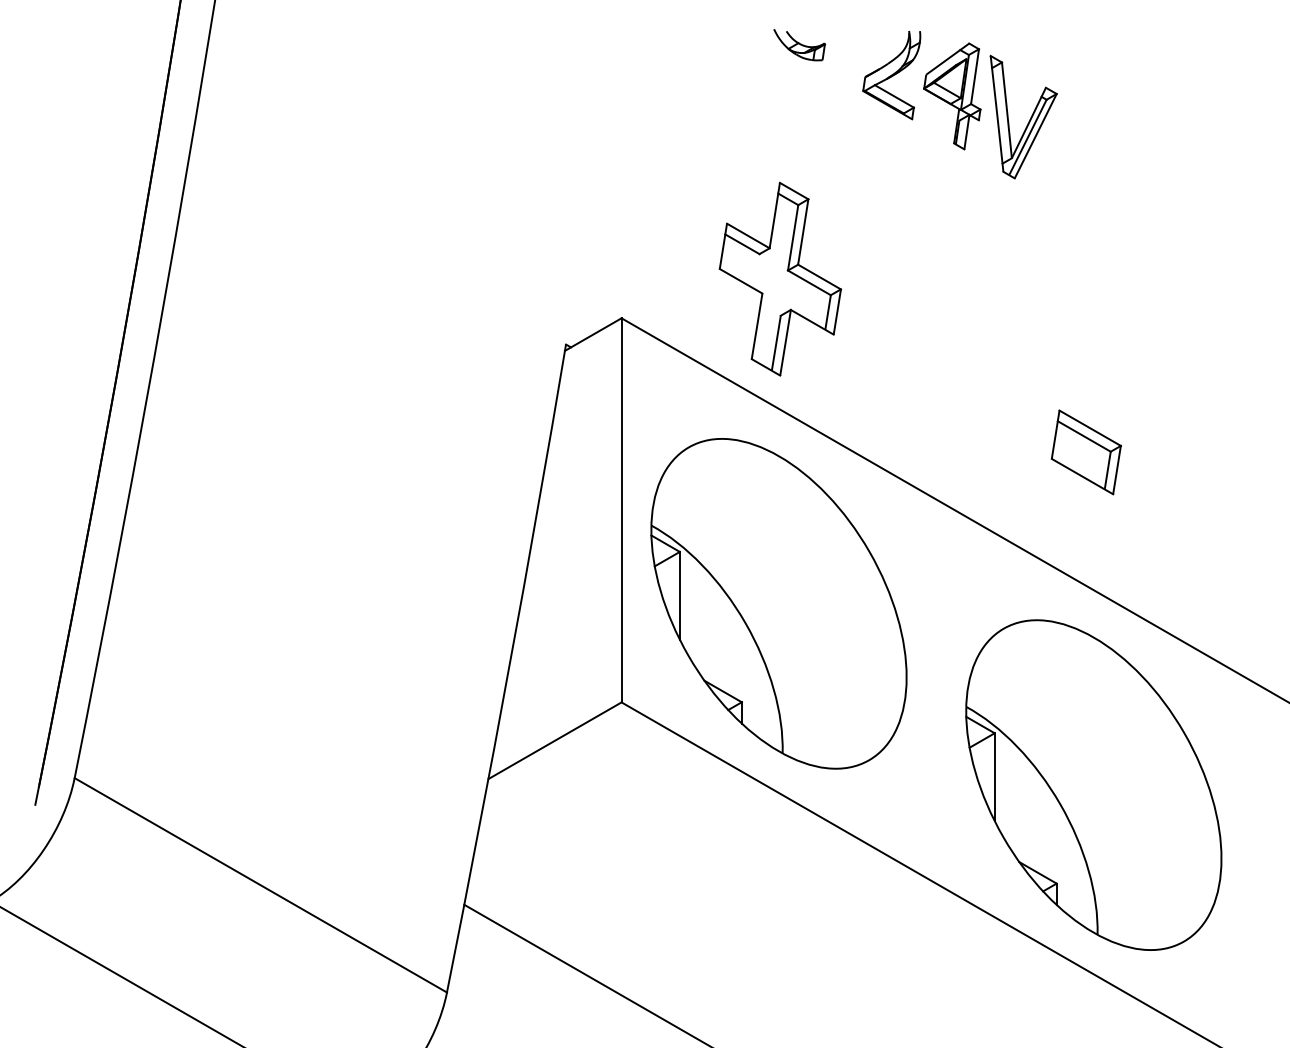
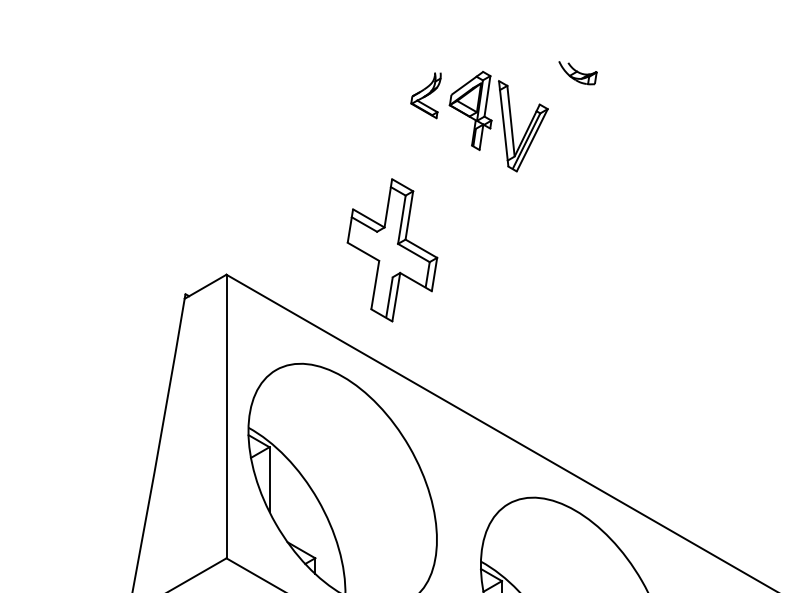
part: (799, 45) -> (577, 73), moved
part: (891, 75) -> (425, 95), size x0.7
part: (780, 278) -> (392, 249), moved
part: (1085, 452) -> (569, 373), removed

